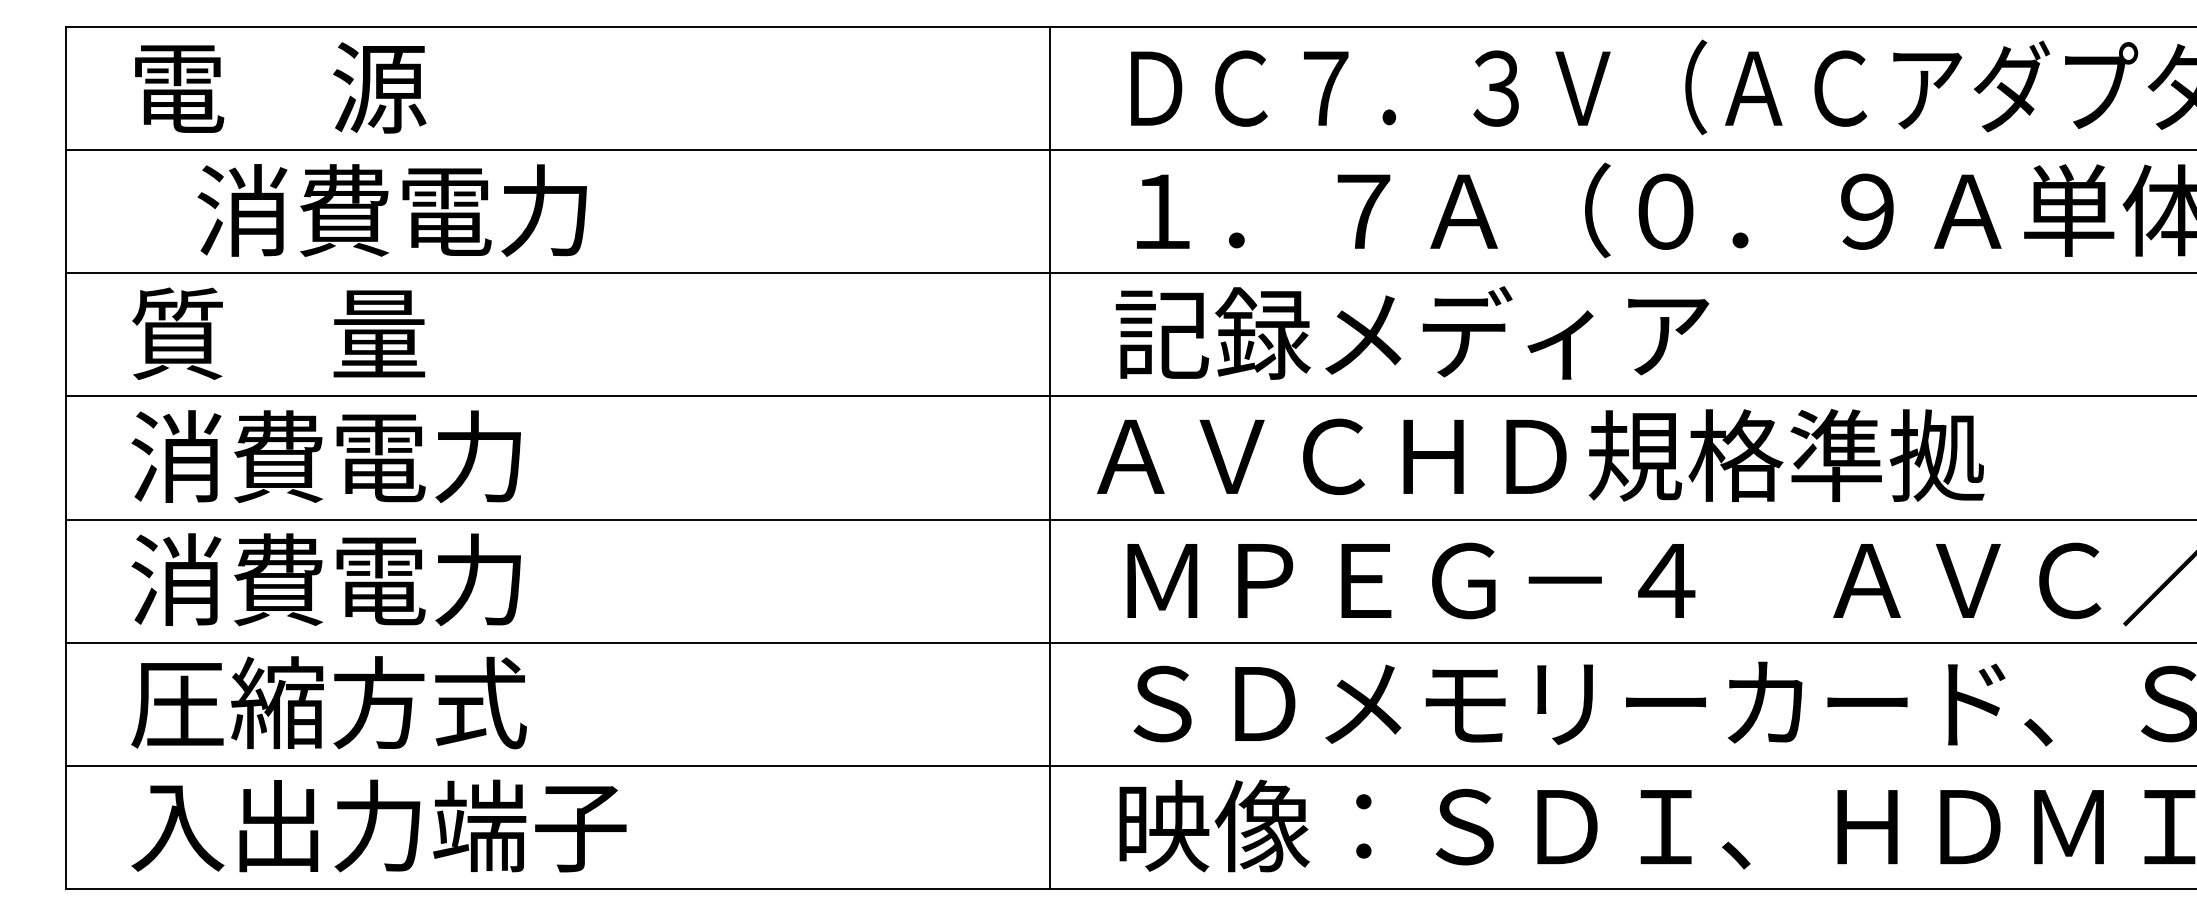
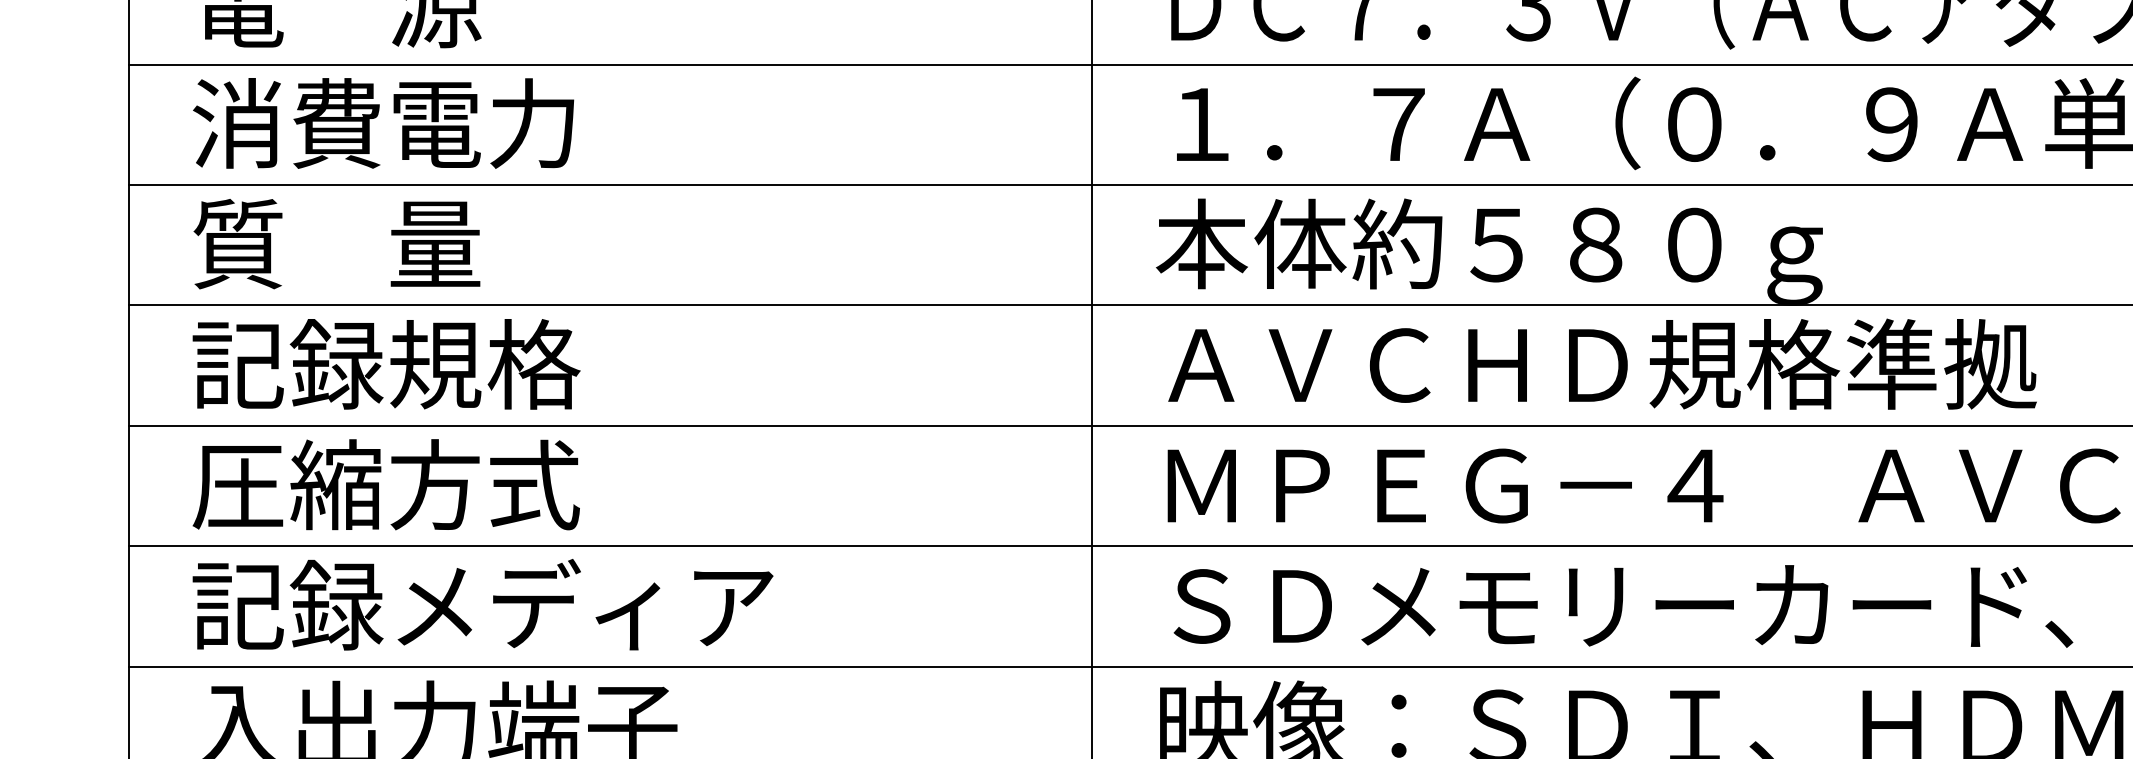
text: (391, 210) -> (382, 123), moved
text: (1455, 340) -> (1488, 250), 記録メディア -> 本体約５８０ｇ
text: (1540, 455) -> (1602, 364), moved
text: (329, 456) -> (386, 364), 消費電力 -> 記録規格
text: (328, 579) -> (385, 484), 消費電力 -> 圧縮方式
text: (427, 702) -> (482, 604), 圧縮方式 -> 記録メディア

